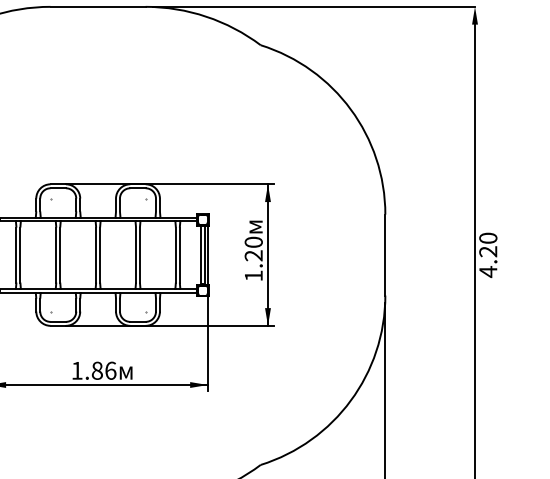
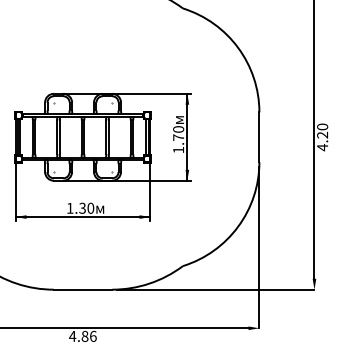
text: (253, 255) -> (178, 137), 1.20 -> 1.70
text: (103, 369) -> (86, 207), 1.86 -> 1.30

